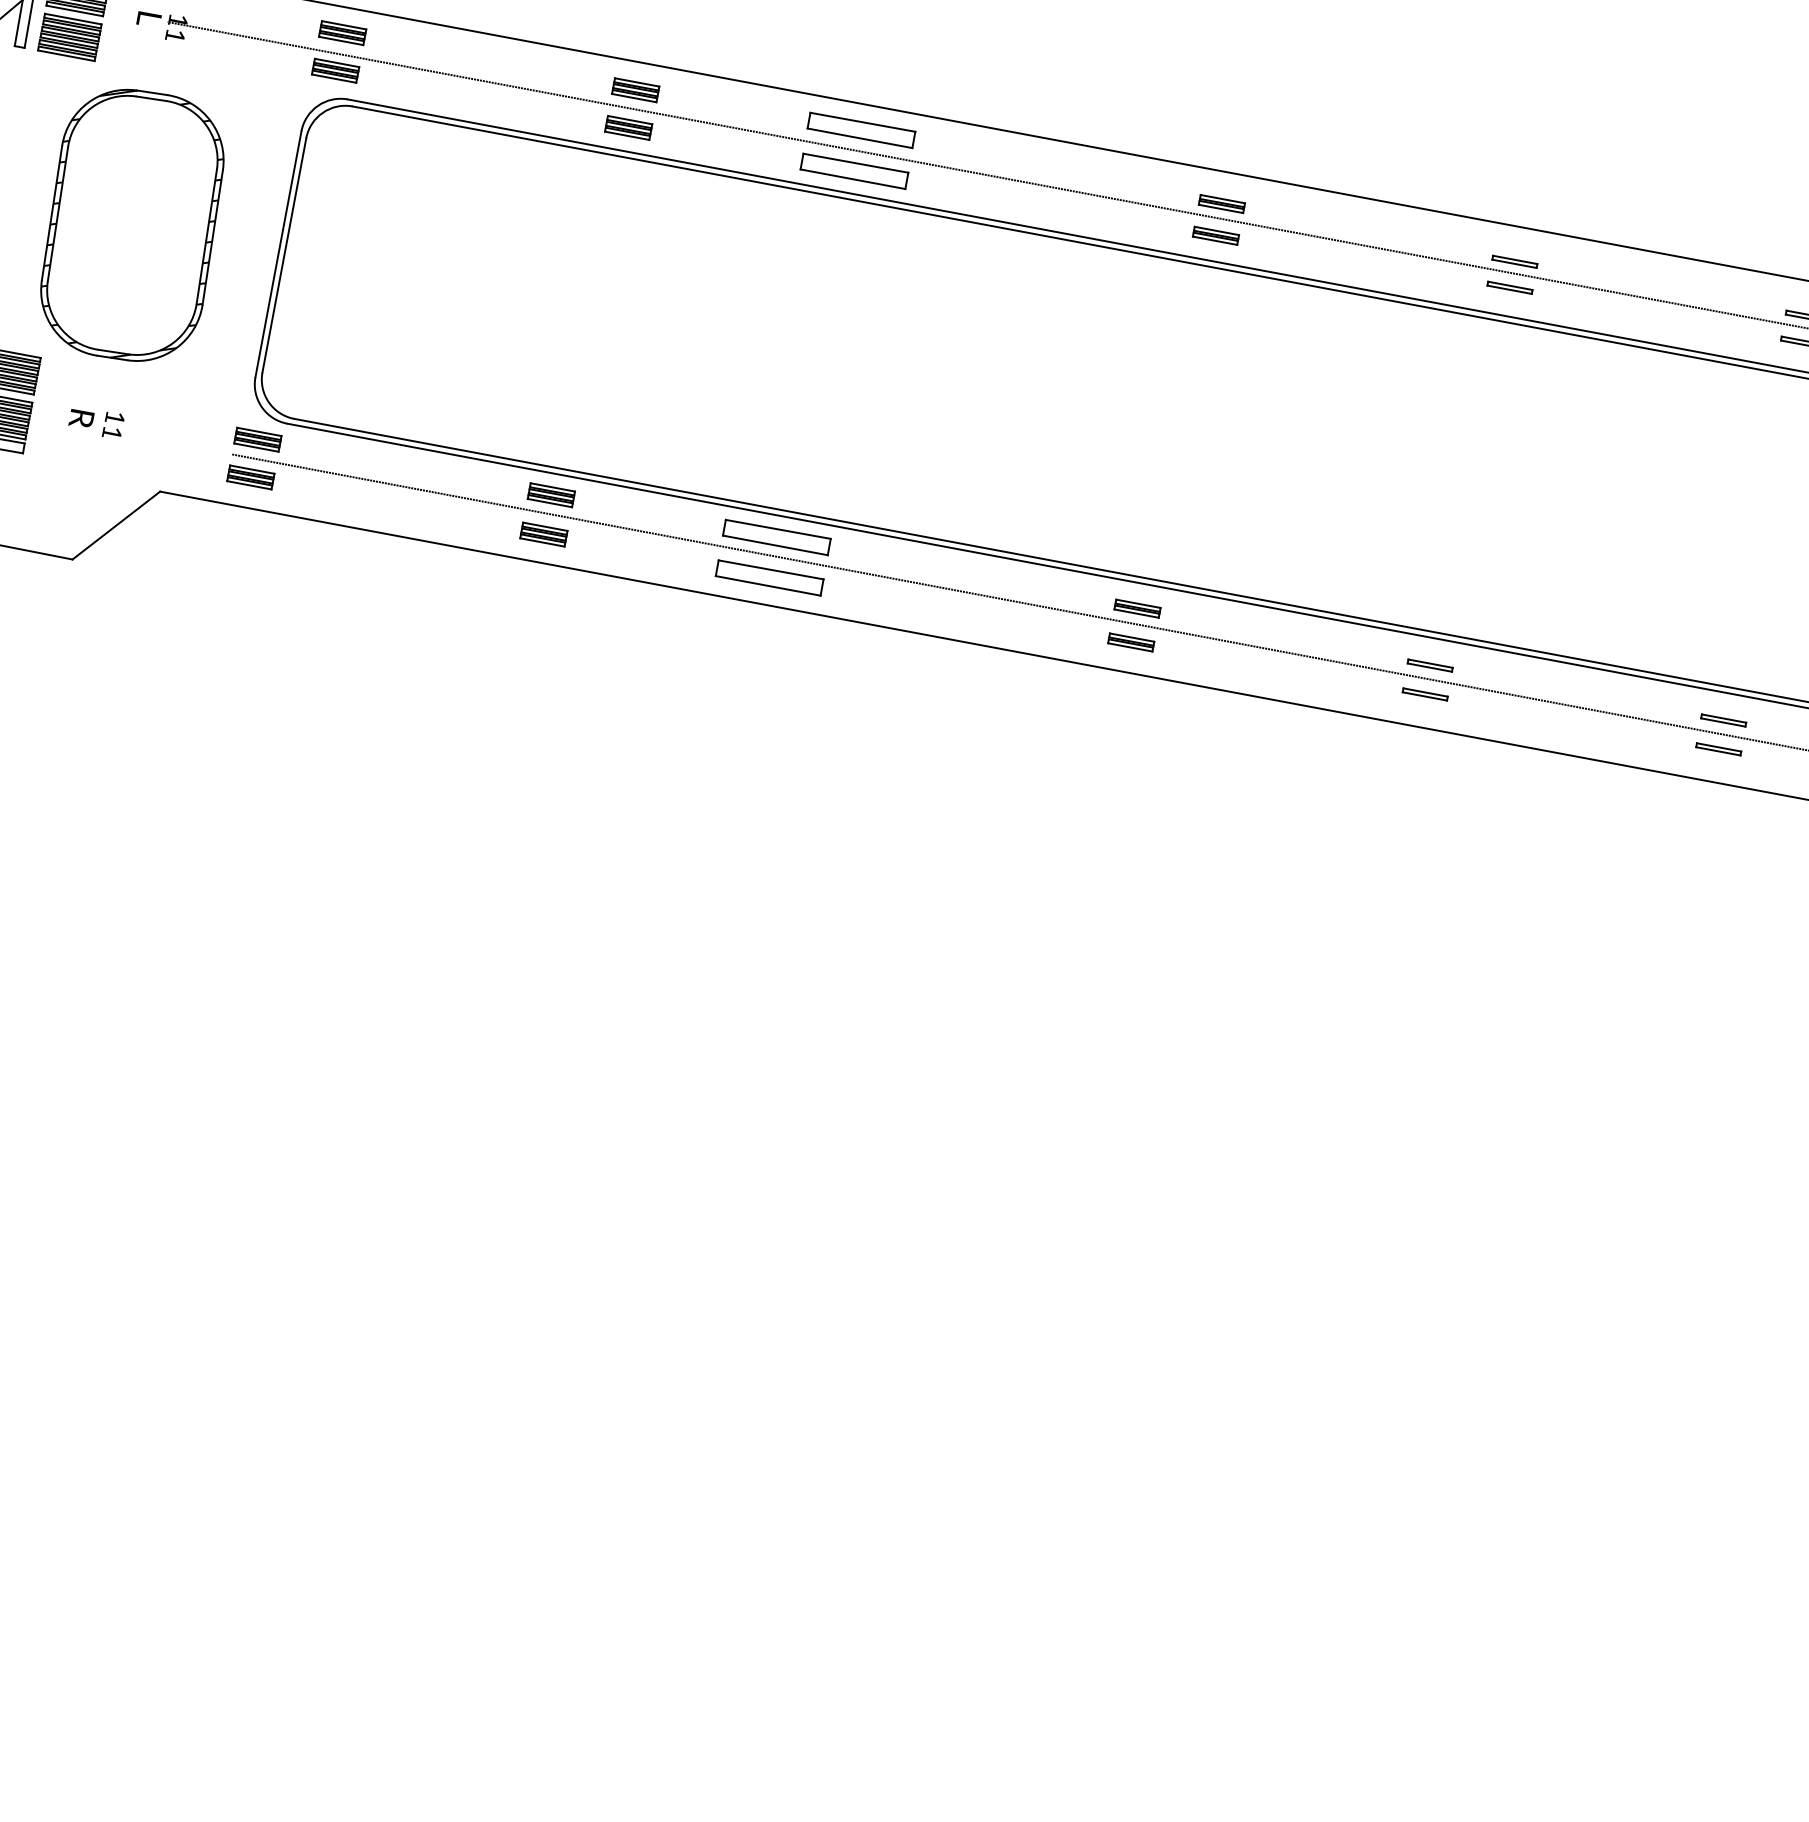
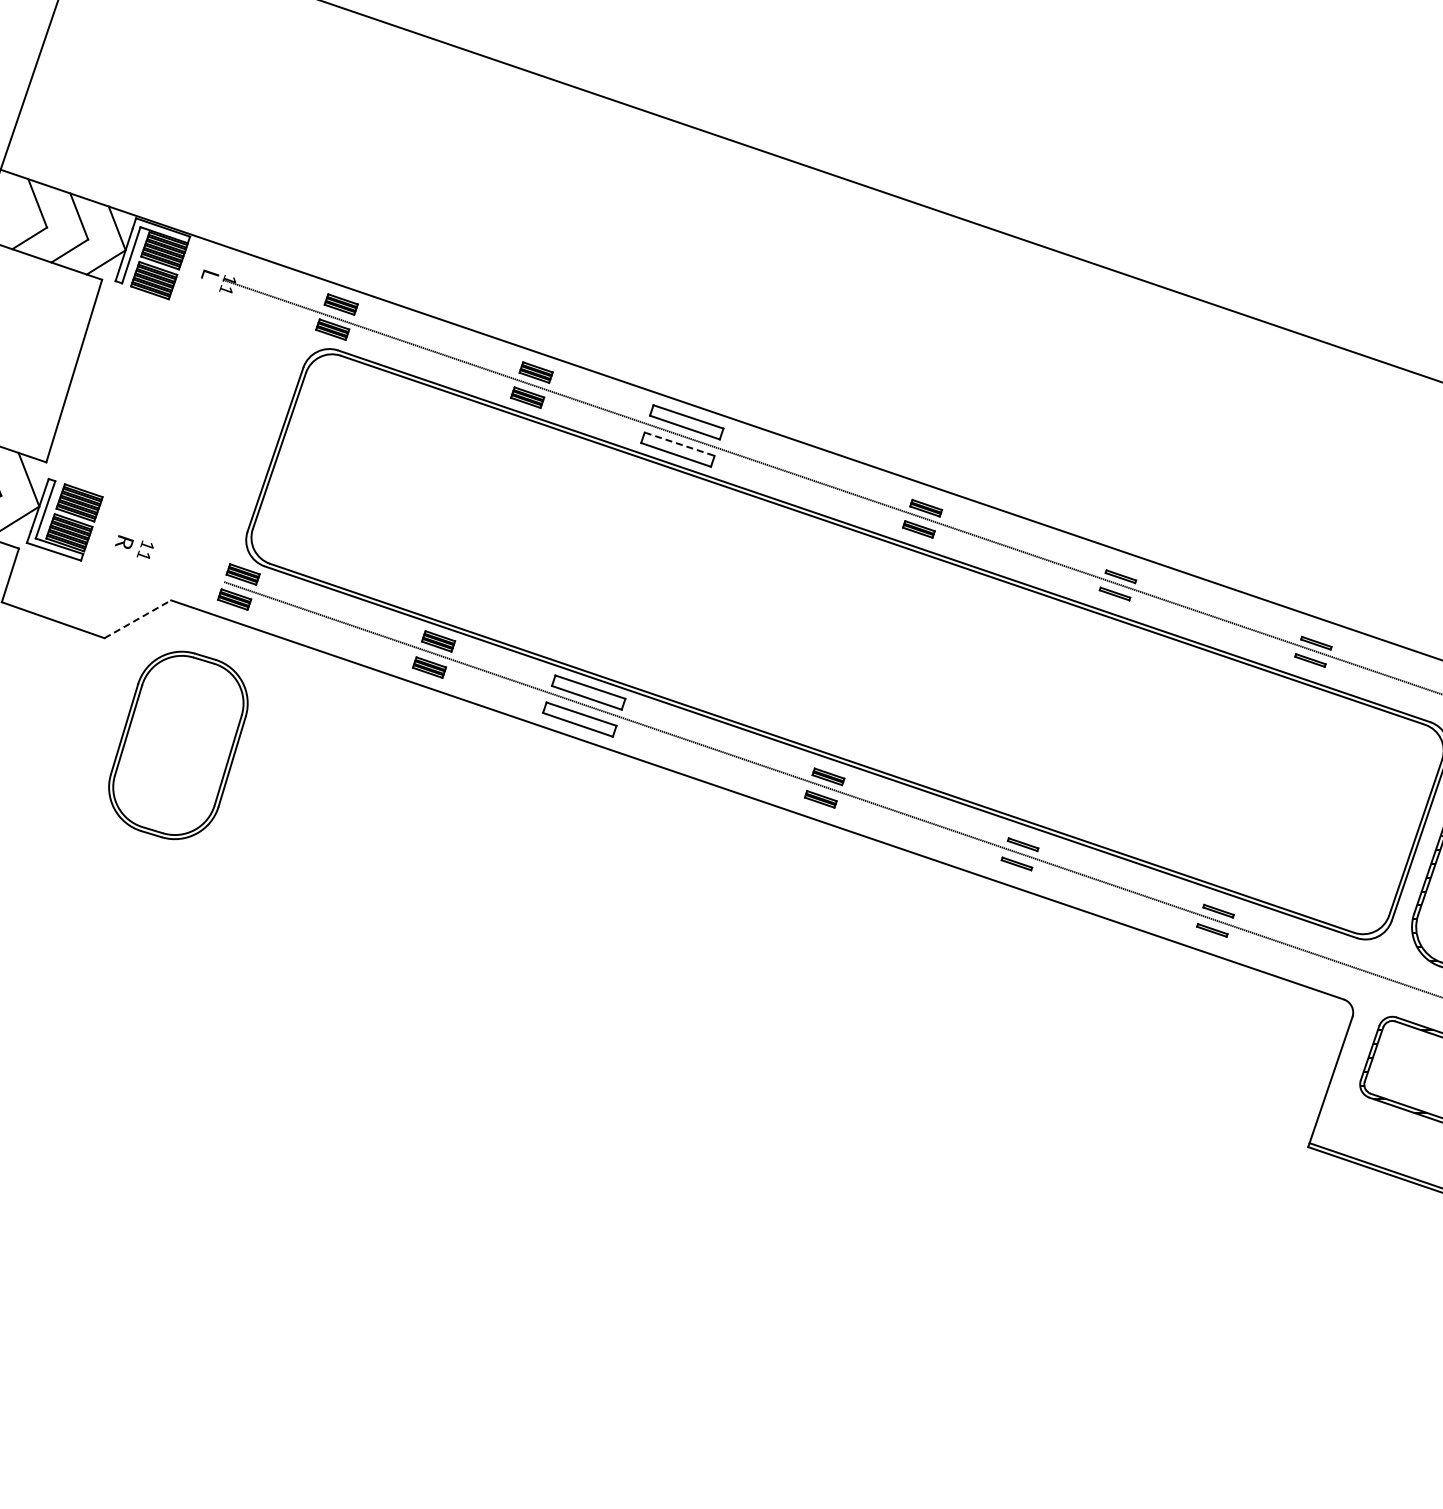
line: (855, 163) -> (679, 444), solid -> dashed
part: (132, 225) -> (178, 745), moved
line: (117, 525) -> (138, 619), solid -> dashed

